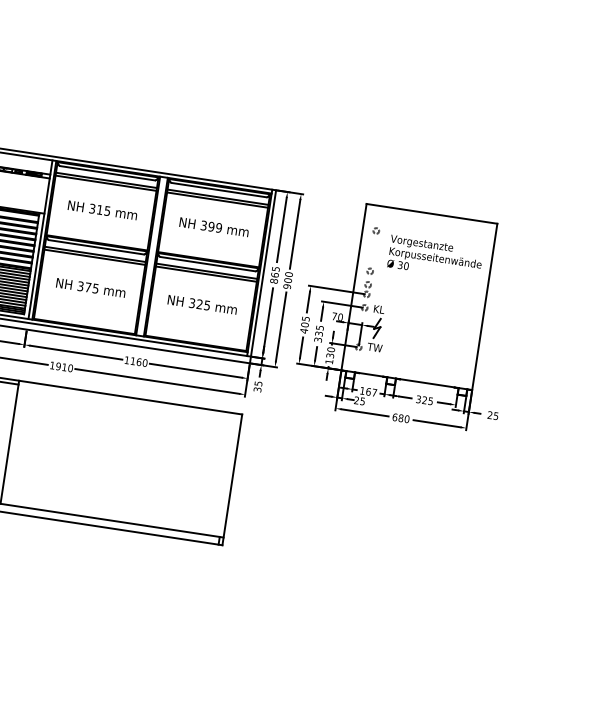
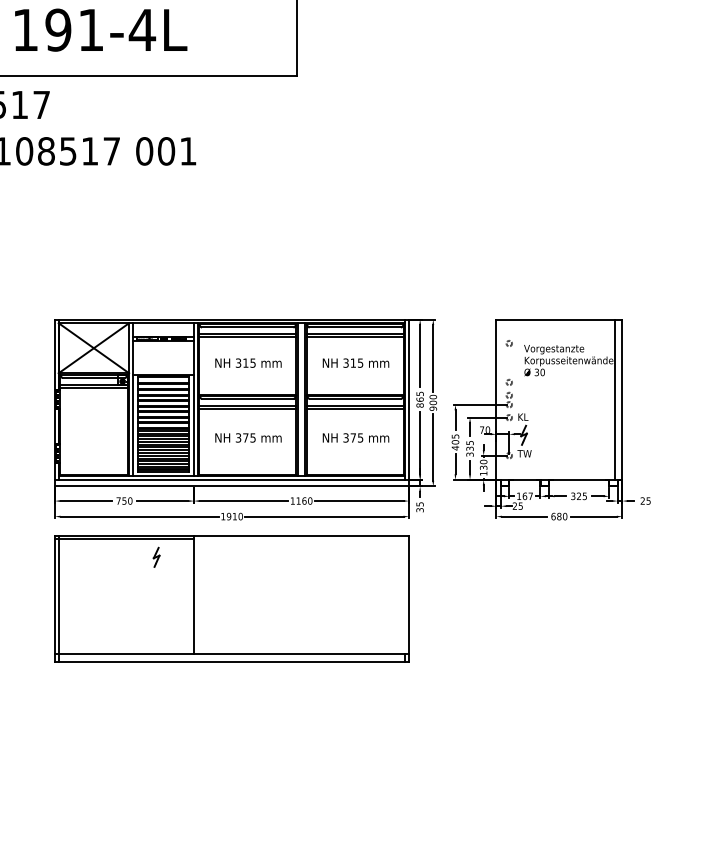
text: (214, 226) -> (356, 362), 399 -> 315
text: (198, 303) -> (352, 437), 325 -> 375
line: (476, 305) -> (614, 399), added

